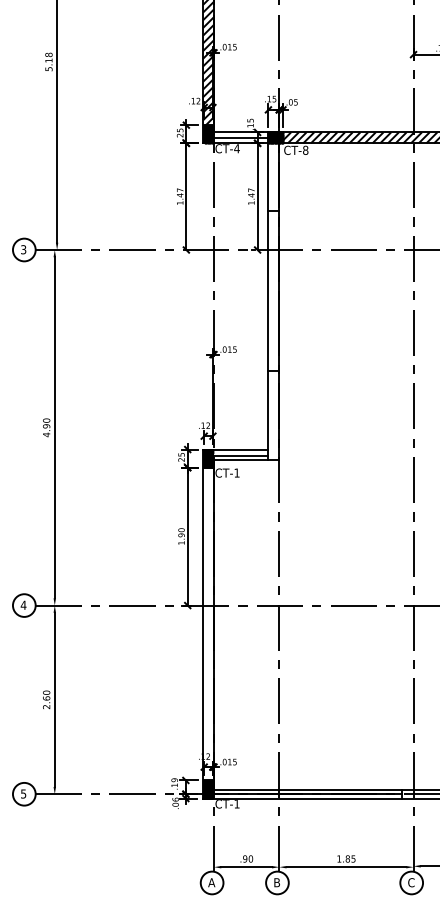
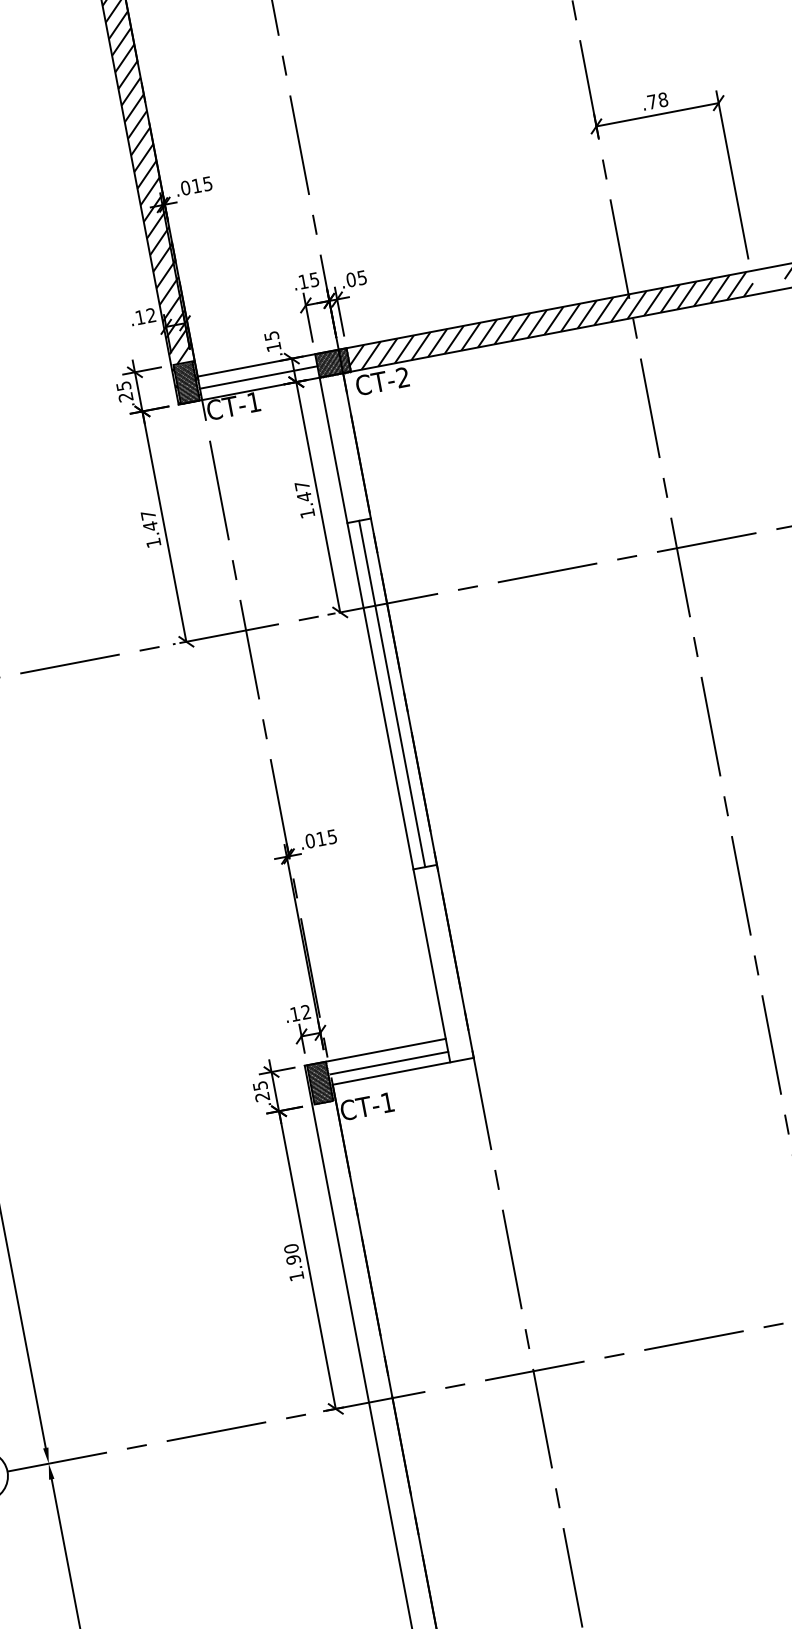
text: (236, 148) -> (252, 401), CT-4 -> CT-1
text: (305, 149) -> (402, 375), CT-8 -> CT-2
line: (273, 290) -> (391, 693), added

